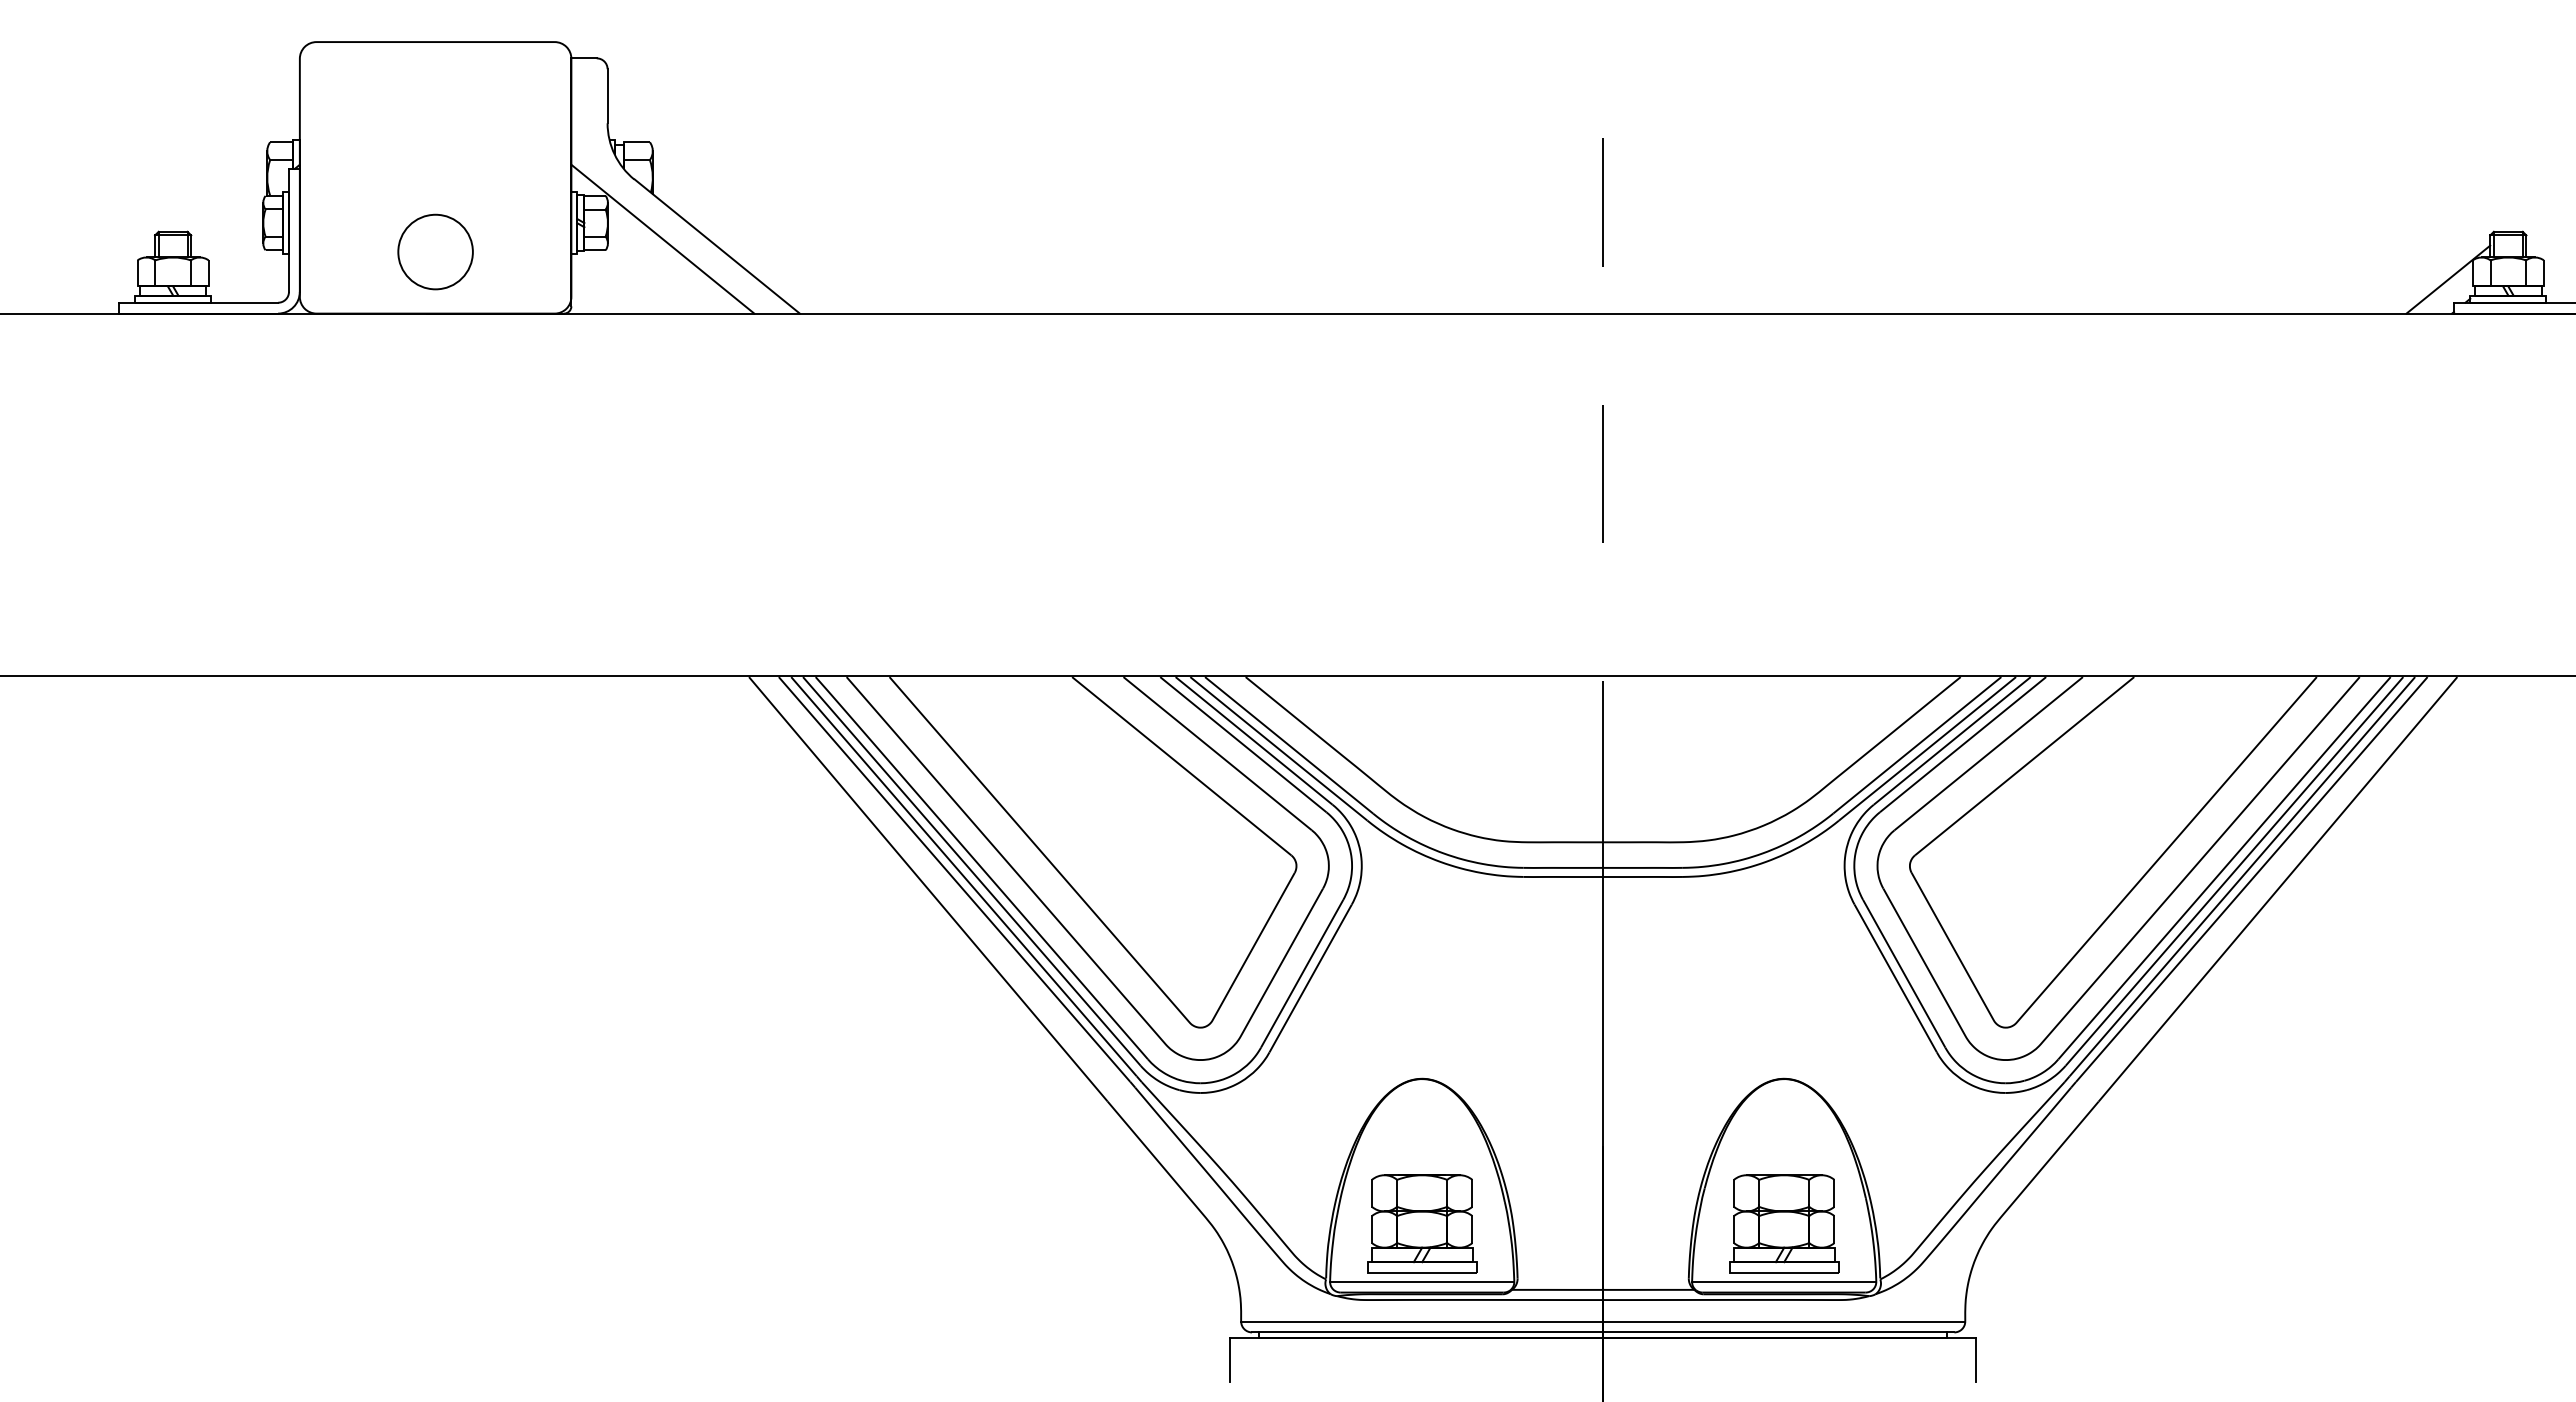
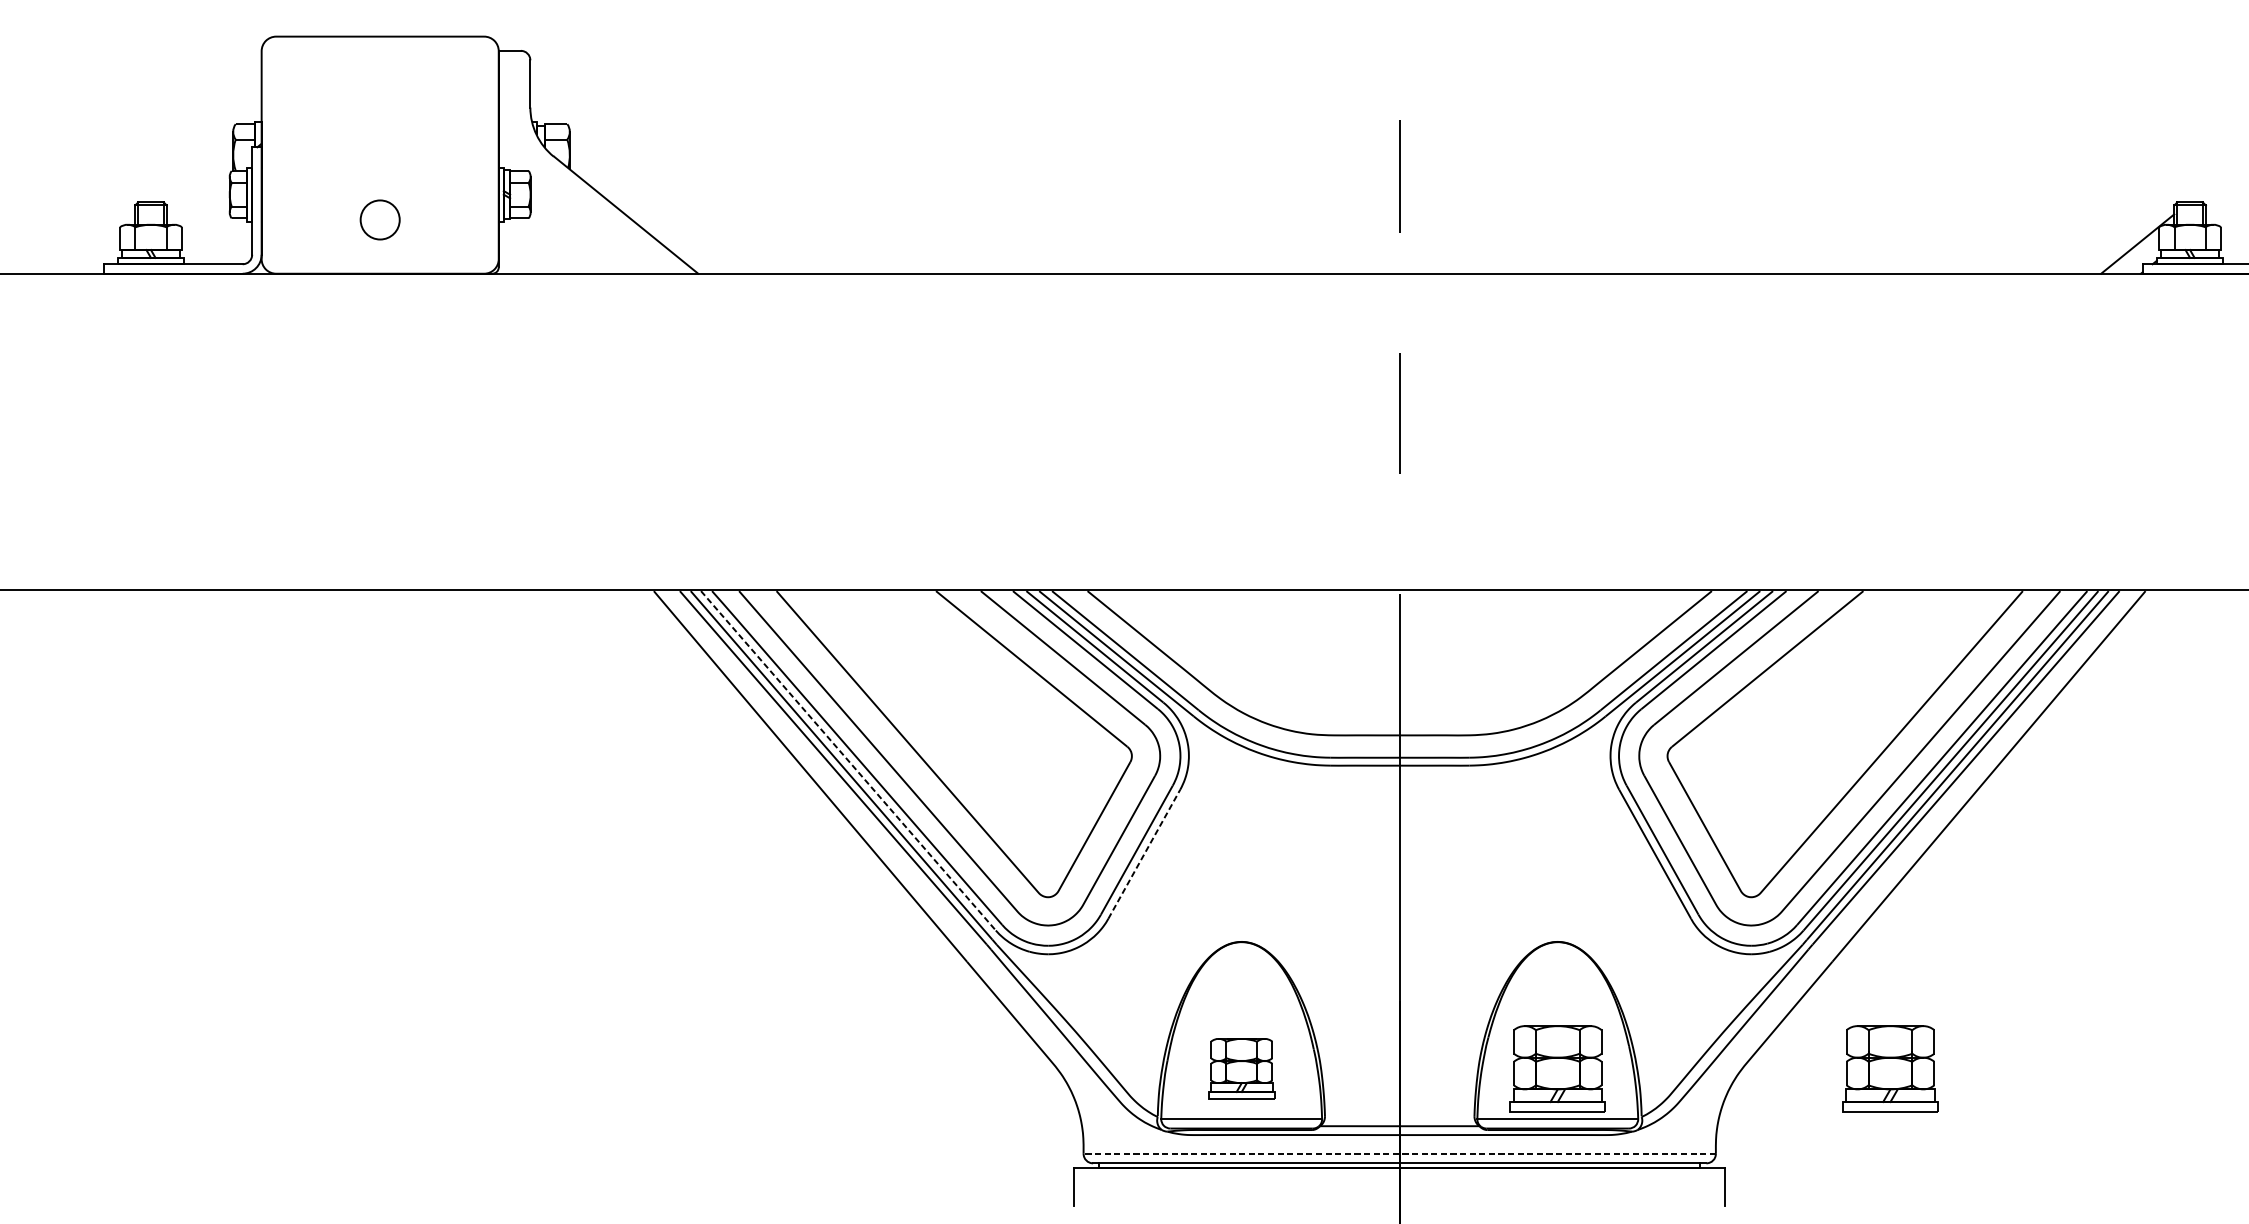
line: (662, 238) -> (578, 208), removed
circle: (435, 251) -> (380, 219), size x0.6
line: (972, 871) -> (849, 760), solid -> dashed
line: (1310, 978) -> (1144, 854), solid -> dashed
part: (1422, 1223) -> (1241, 1068), size x0.7
part: (2165, 1223) -> (1890, 1068), added
line: (1602, 1321) -> (1399, 1153), solid -> dashed

